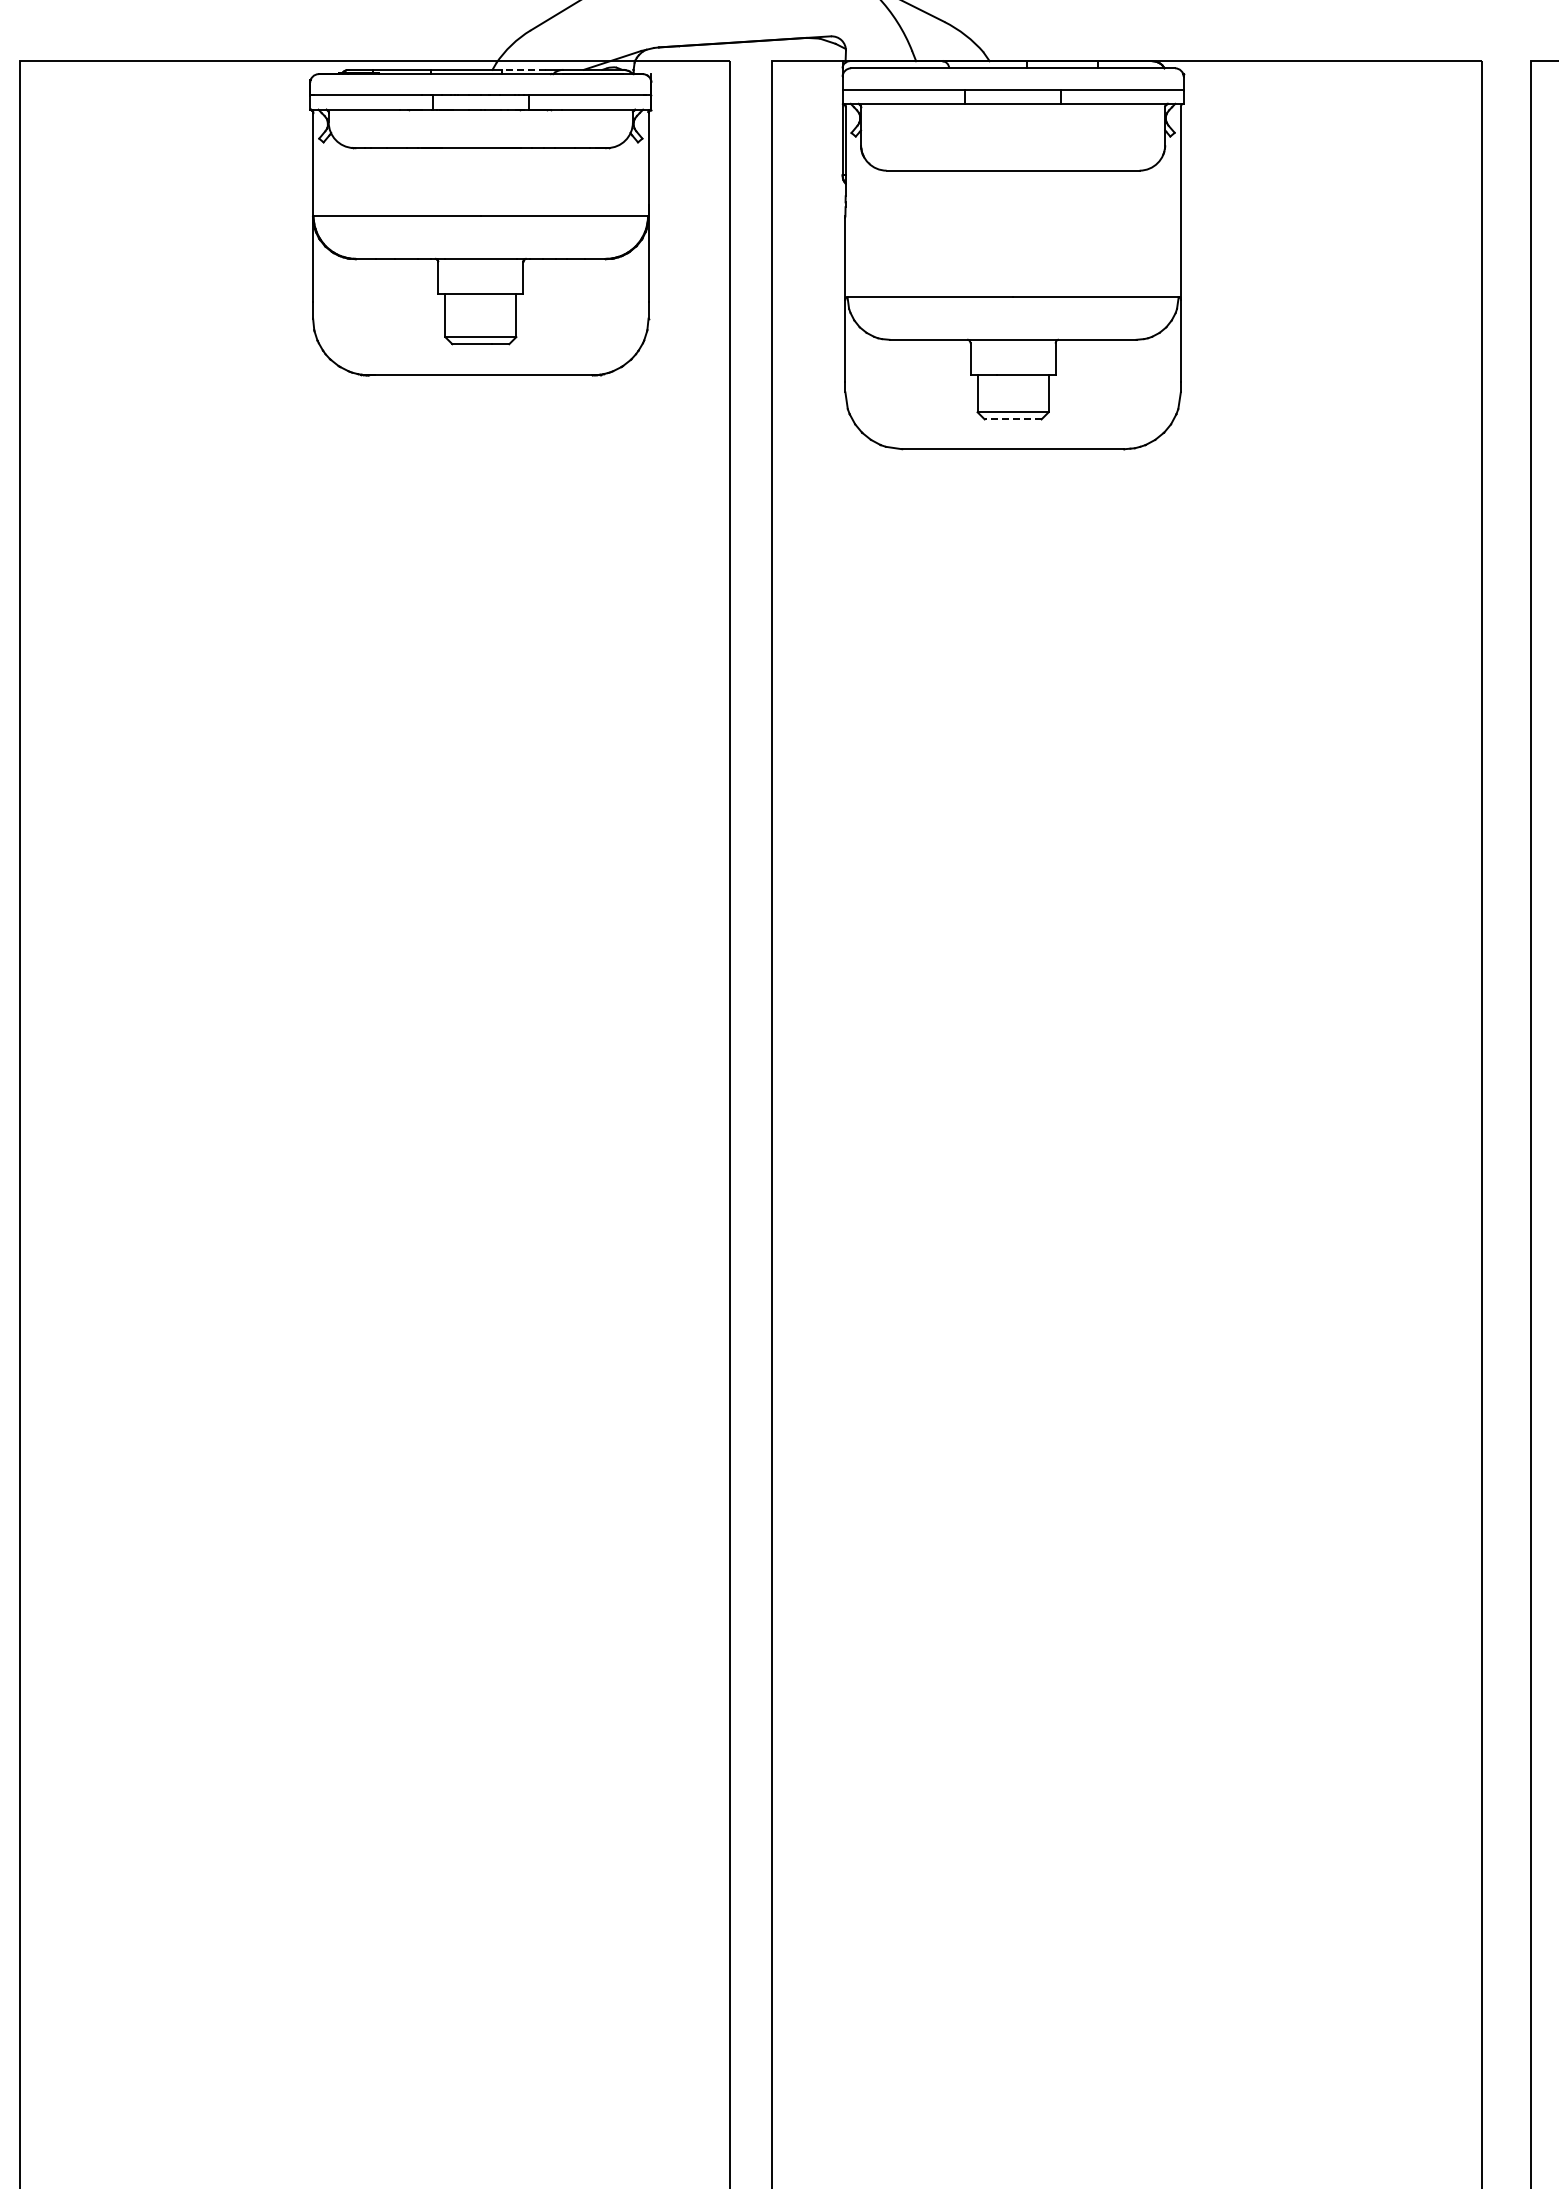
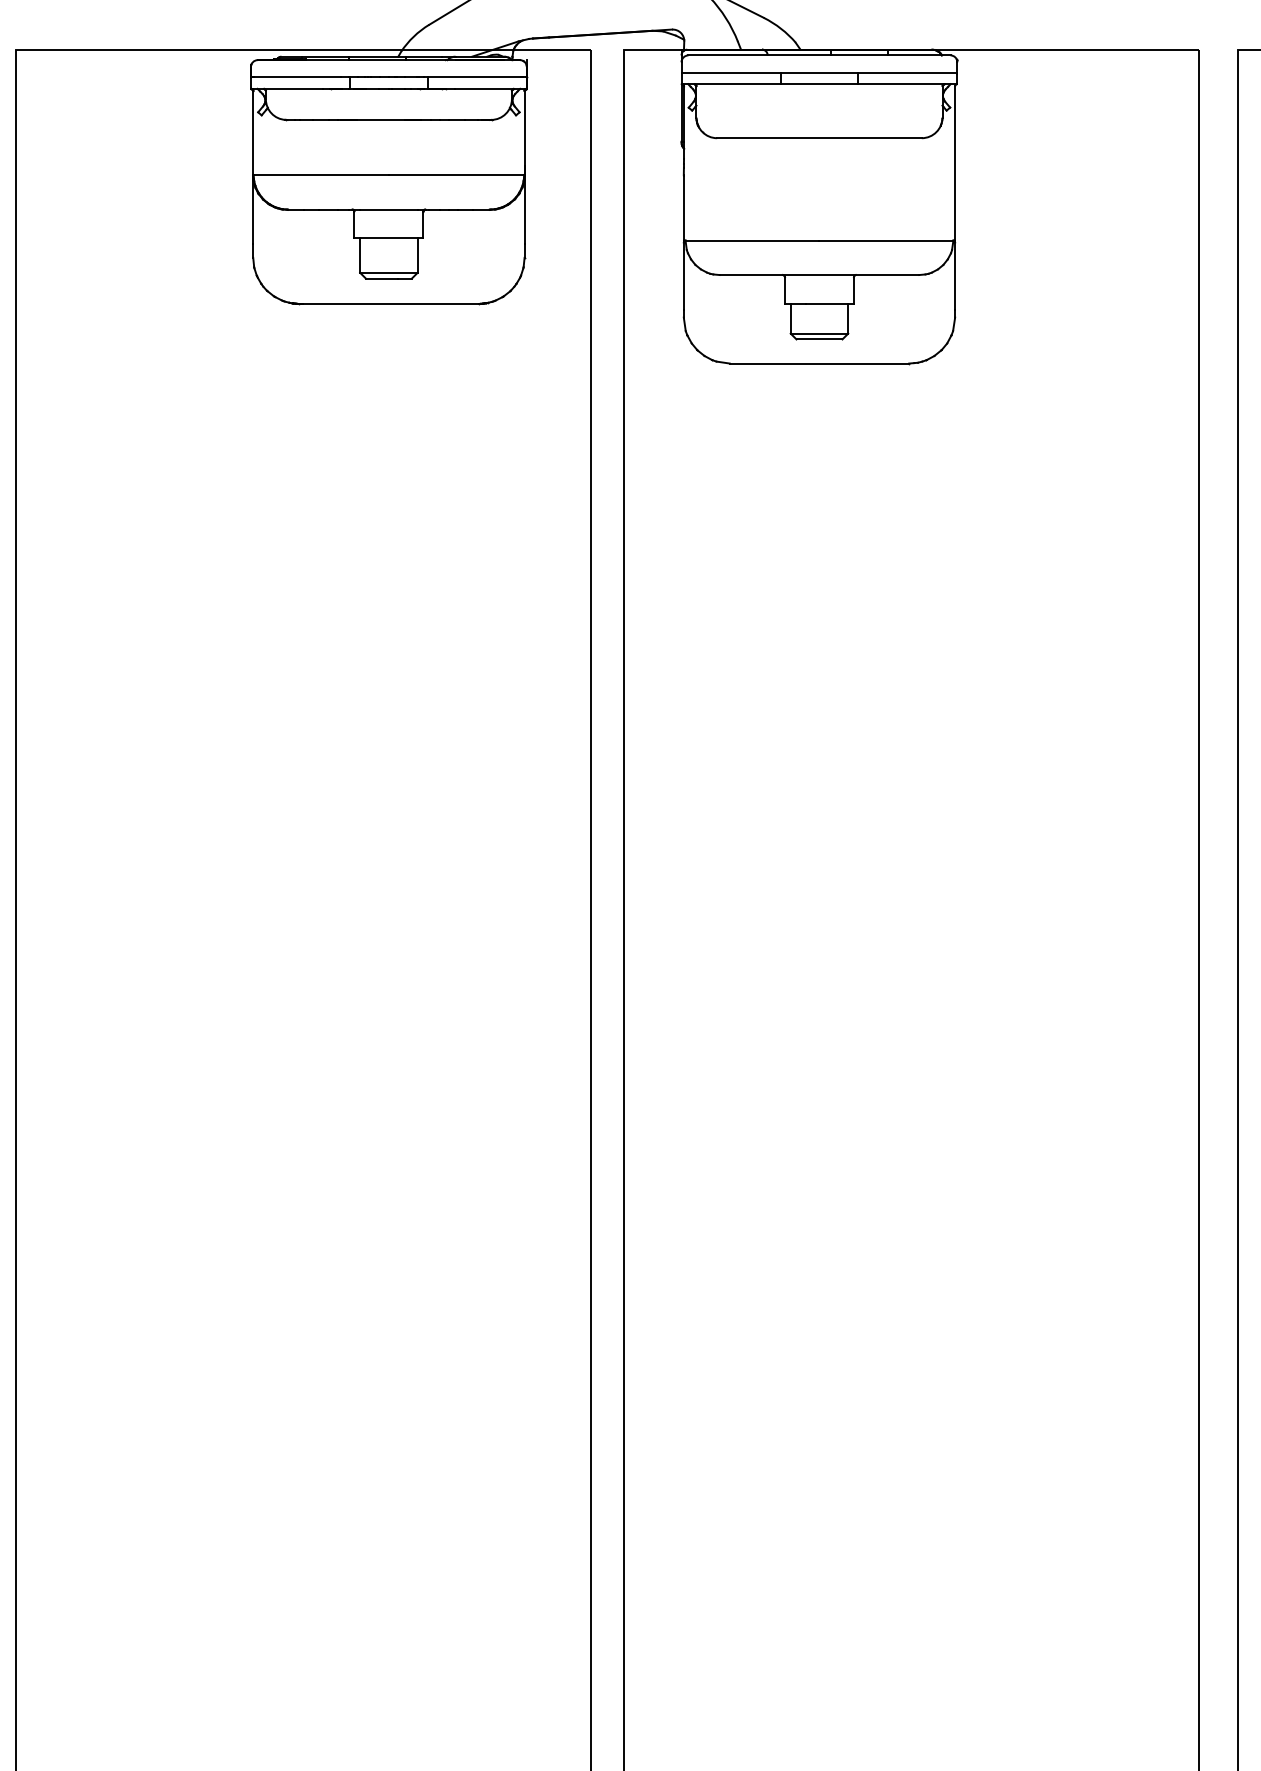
line: (523, 69) -> (423, 56), dashed -> solid
line: (1012, 419) -> (818, 339), dashed -> solid

